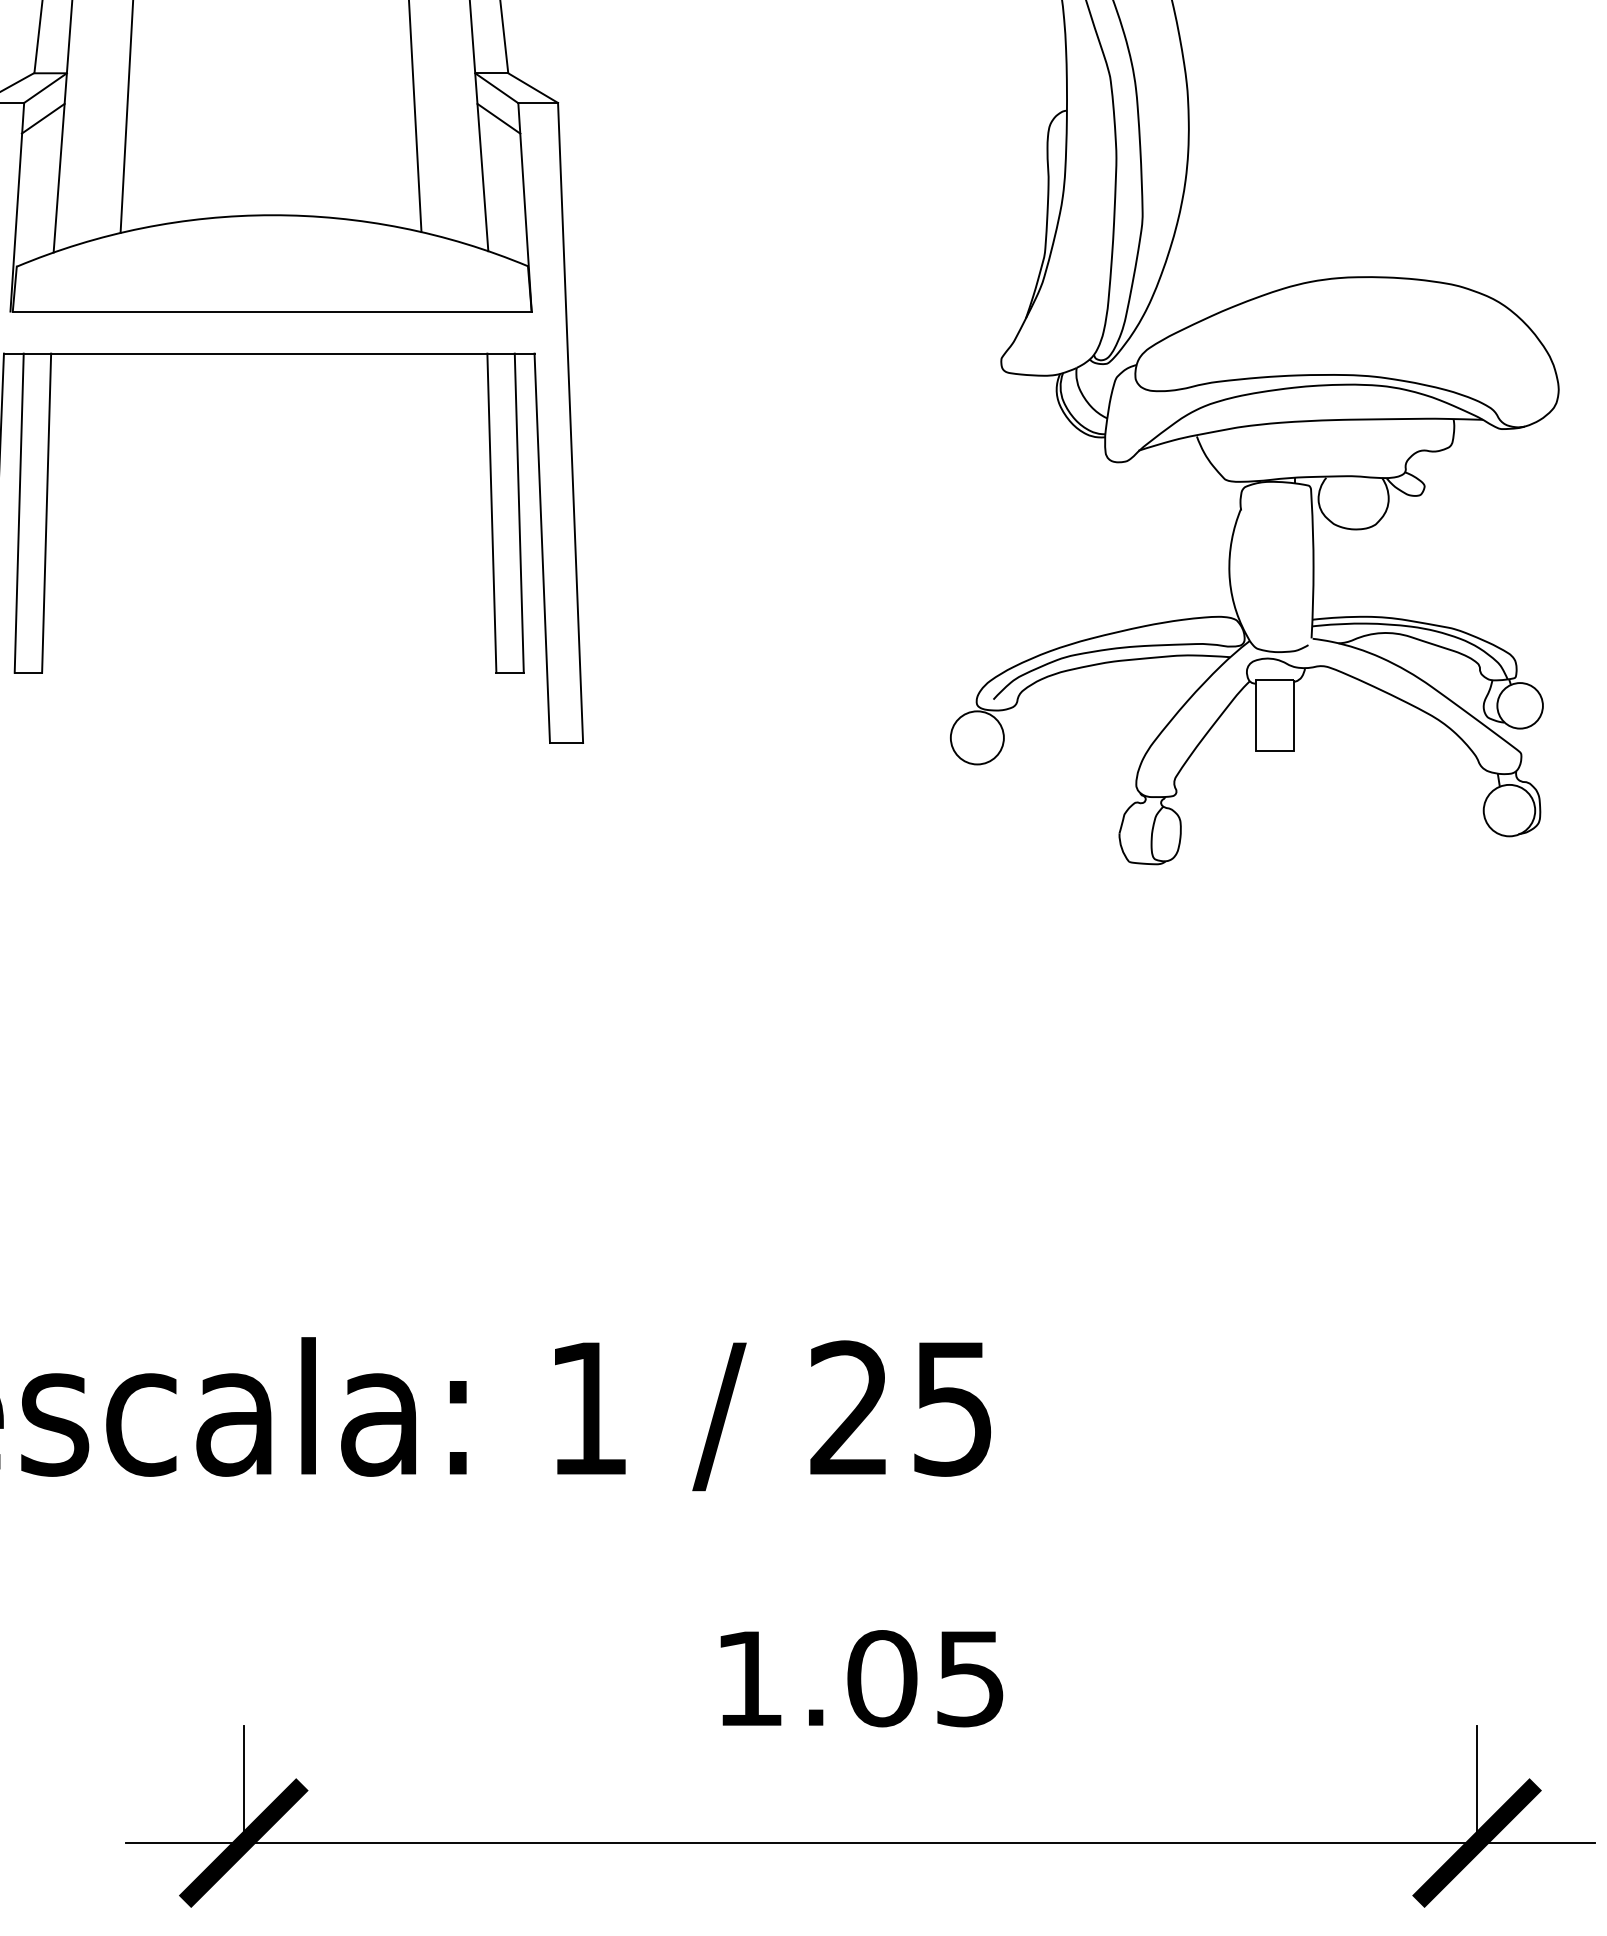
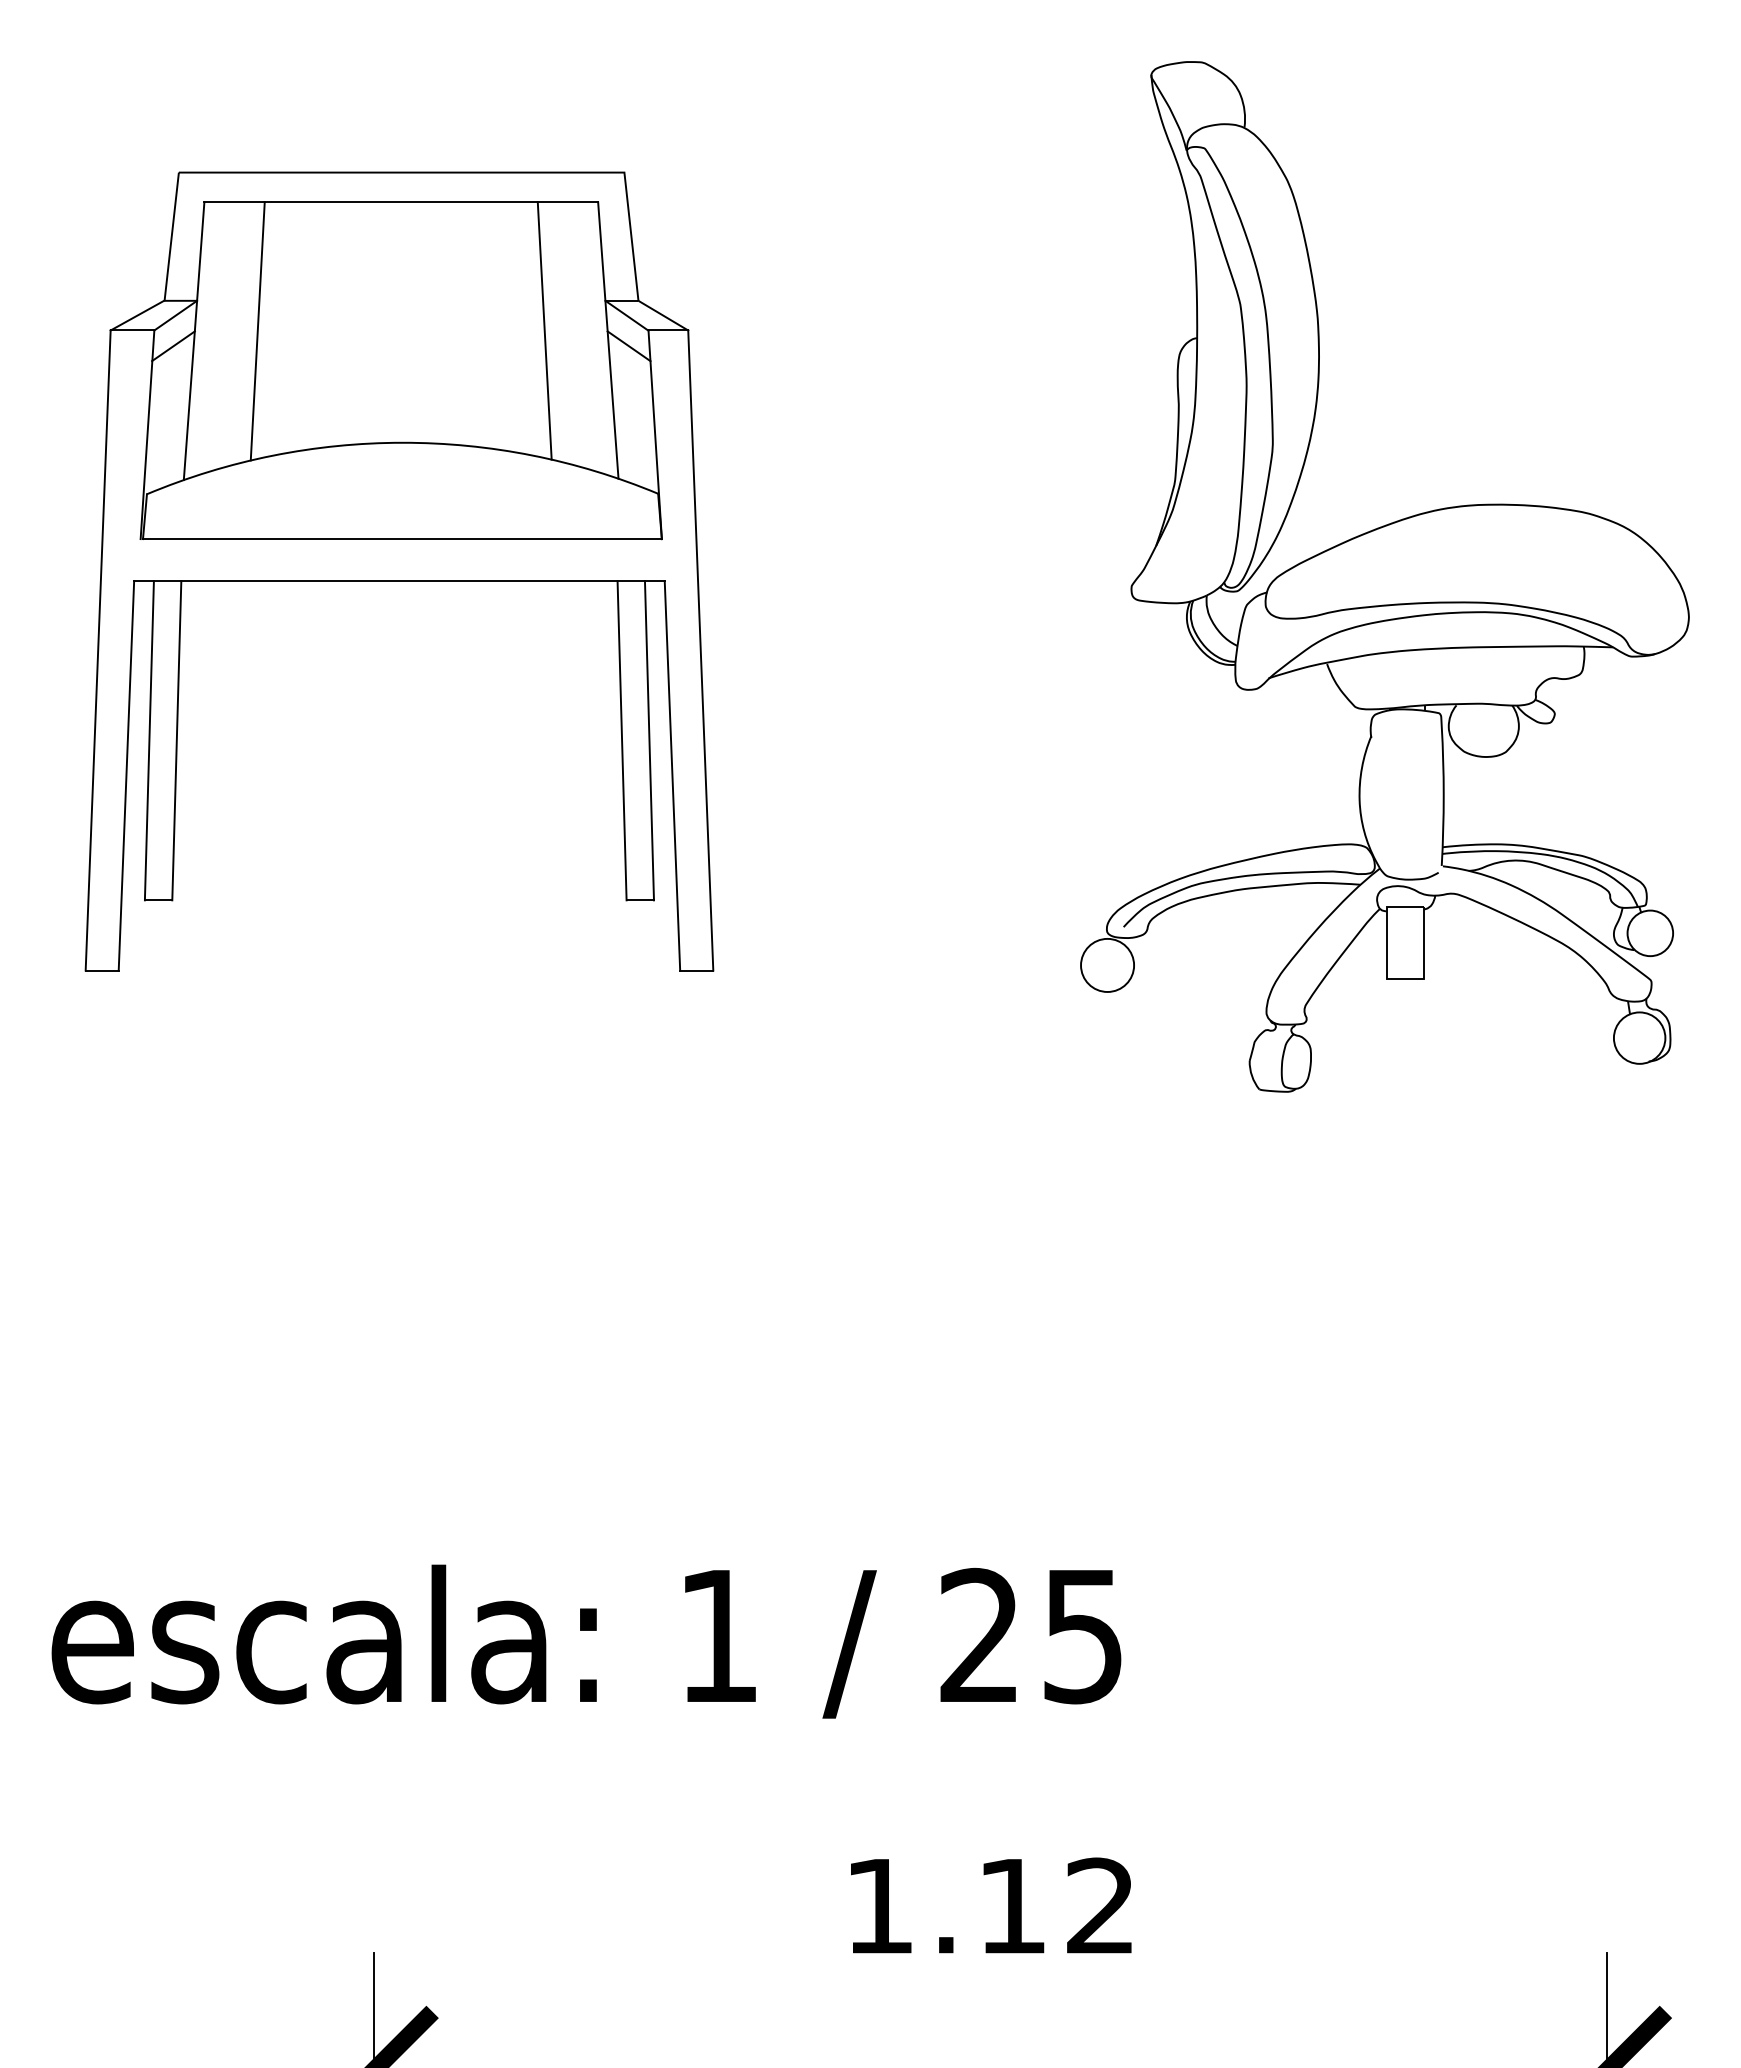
text: (925, 1677) -> (1055, 1905), 1.05 -> 1.12

